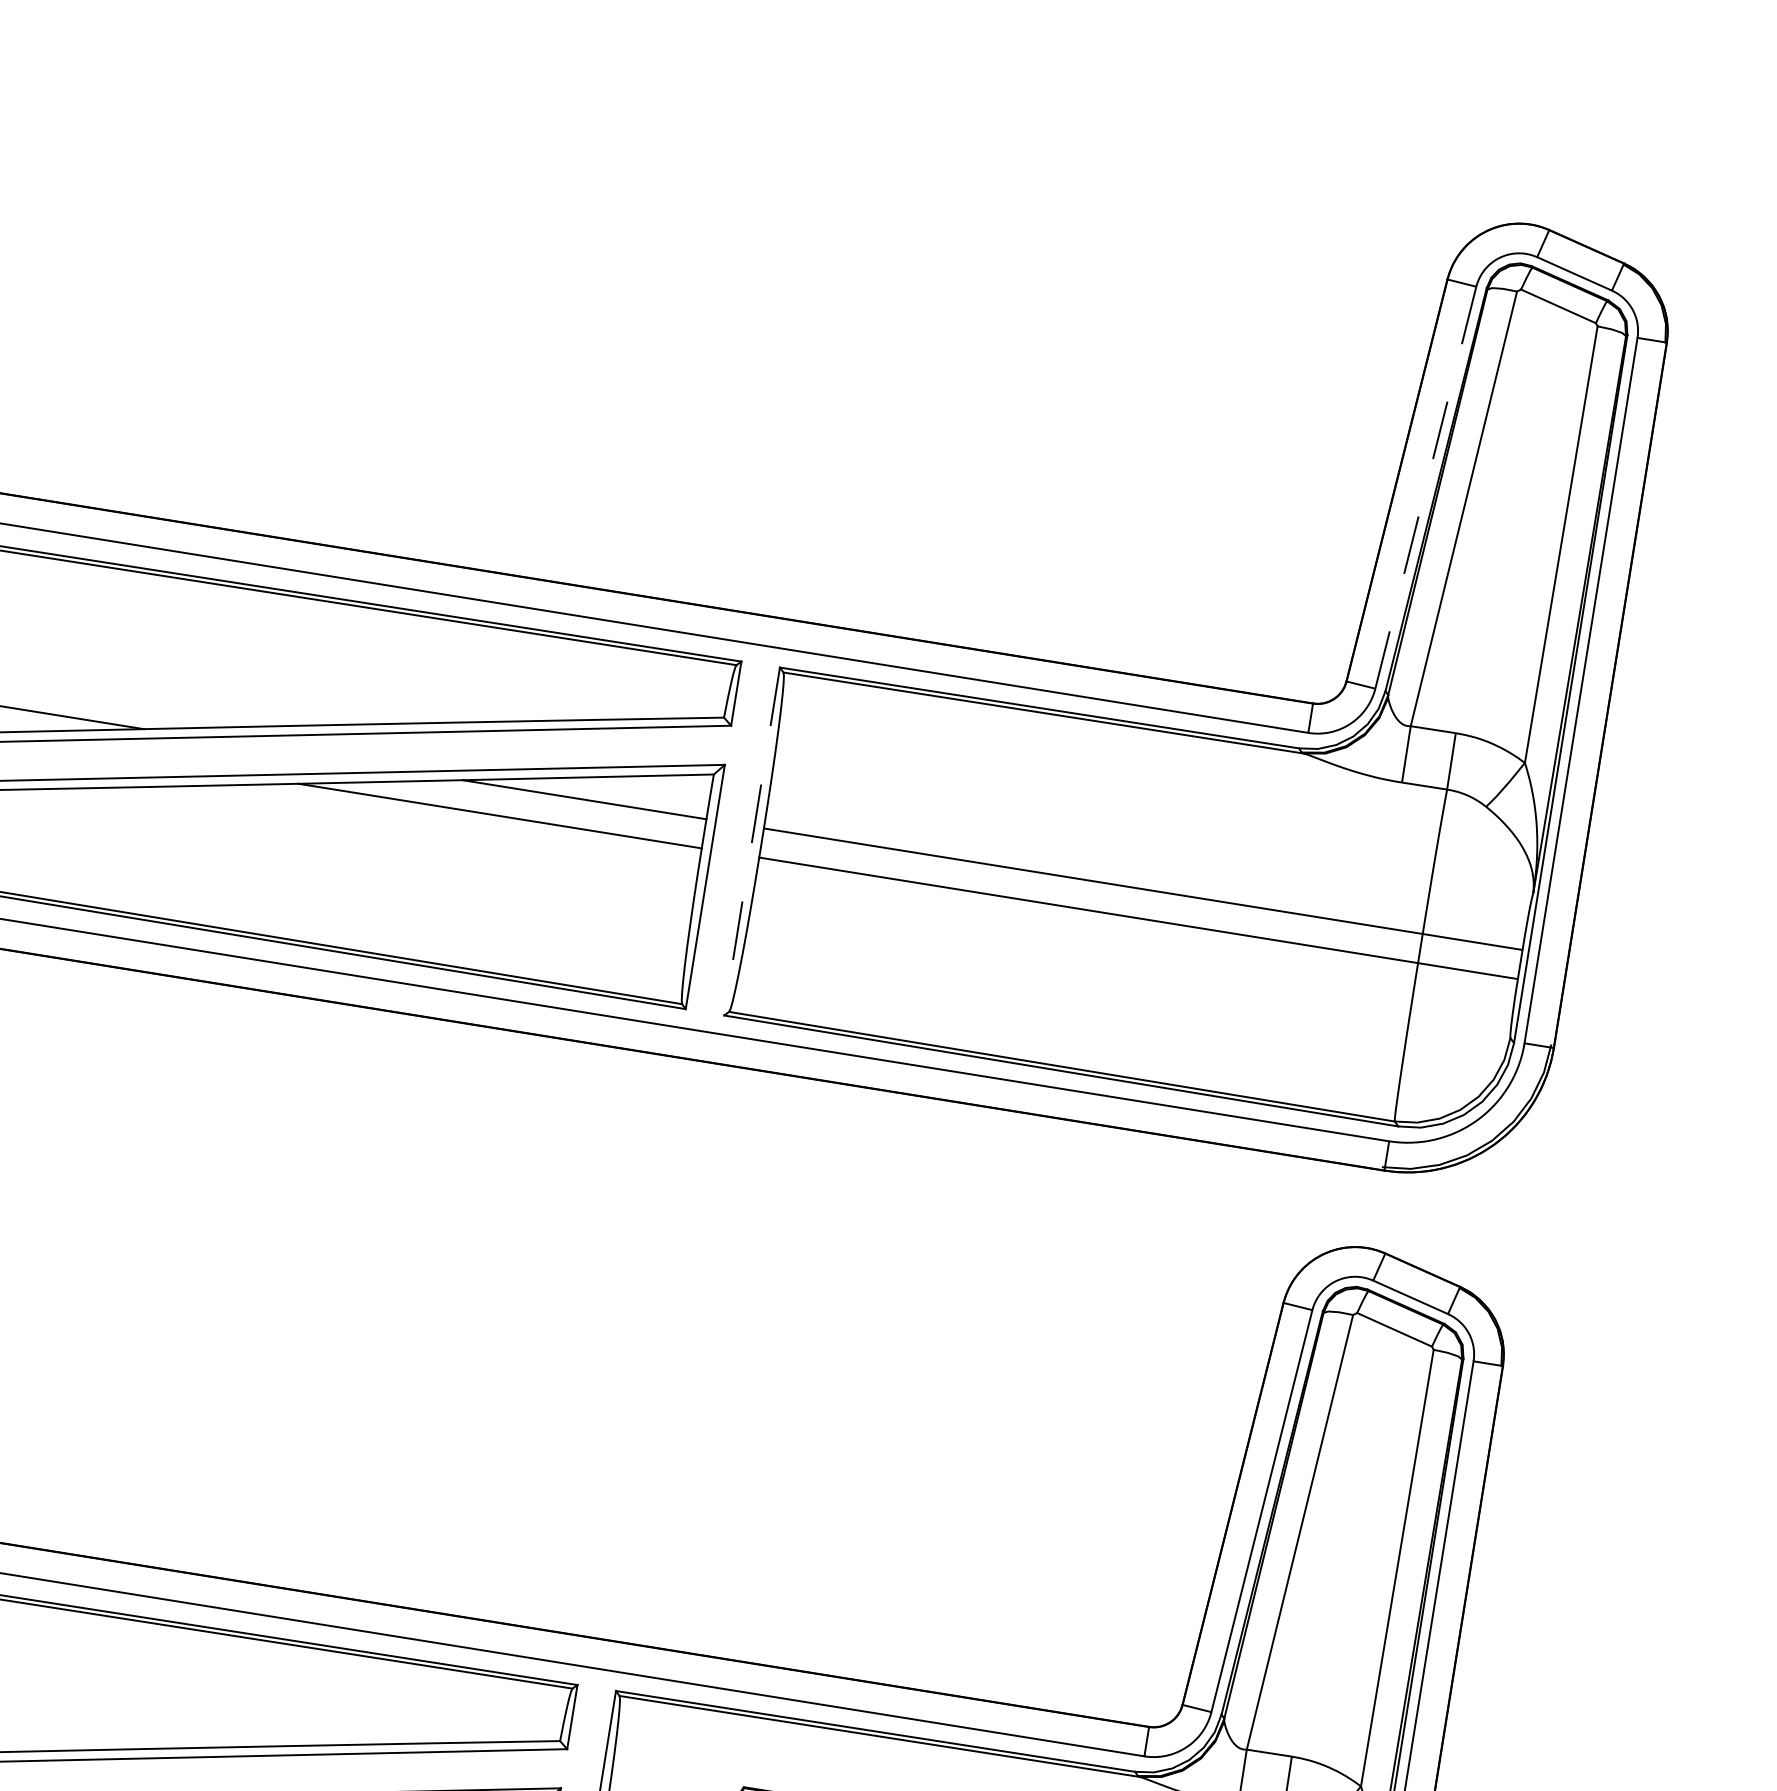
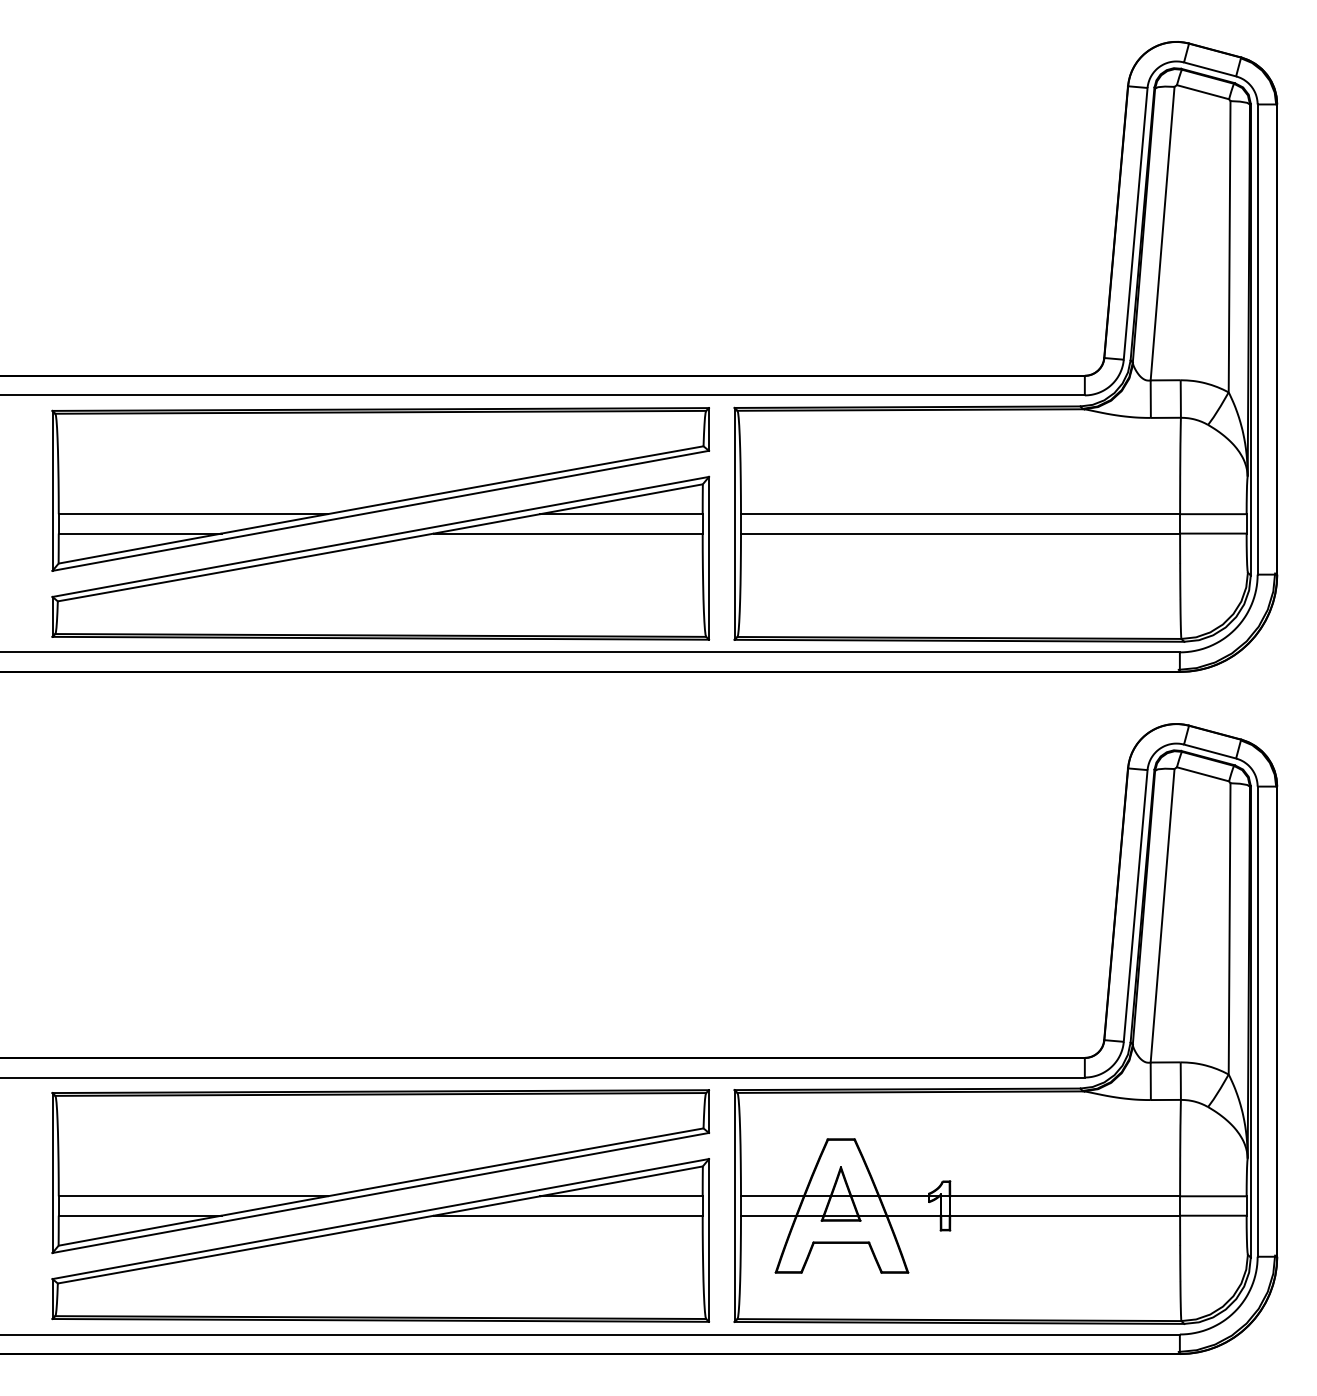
line: (1425, 488) -> (1135, 224), dashed -> solid
line: (751, 840) -> (734, 523), dashed -> solid

